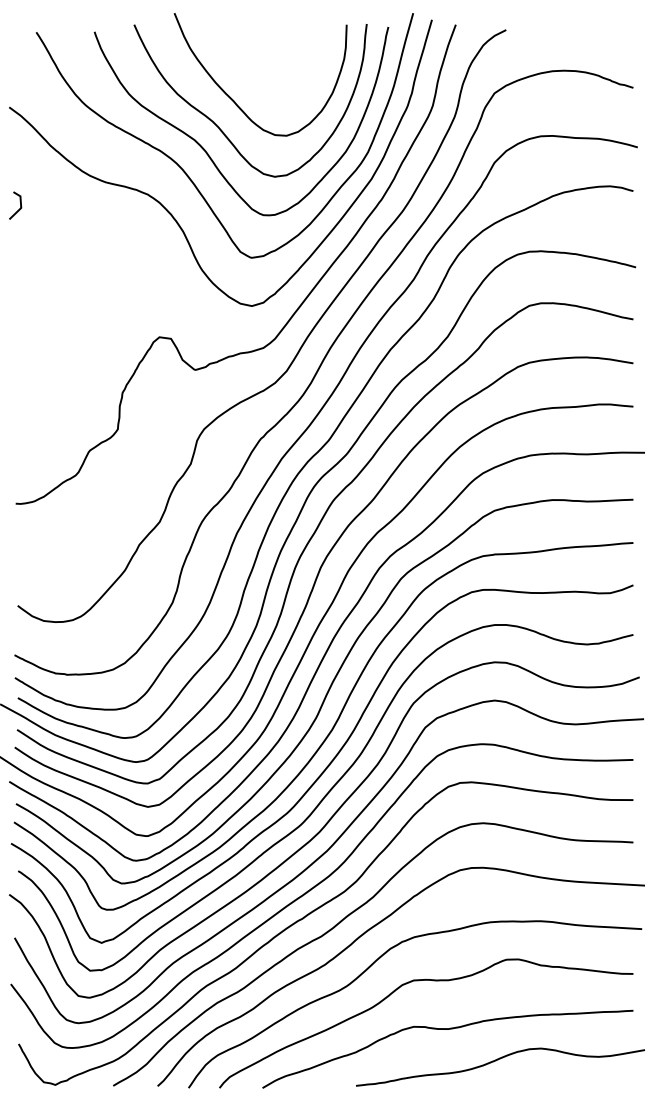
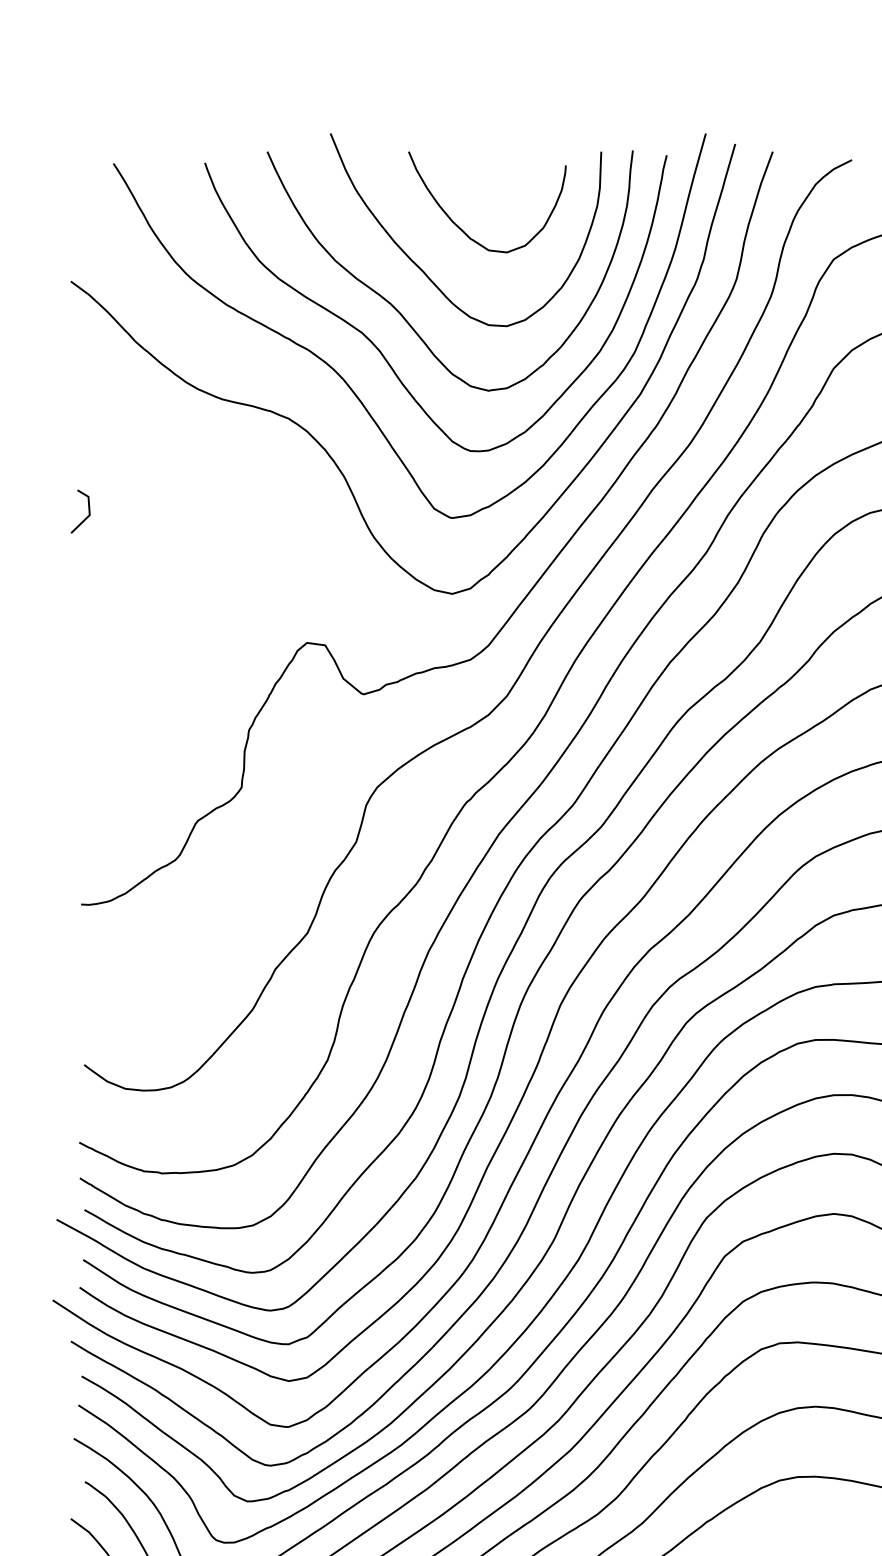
curve: (257, 72) -> (461, 226), added
line: (20, 205) -> (88, 511), moved

